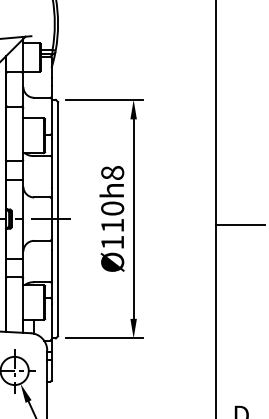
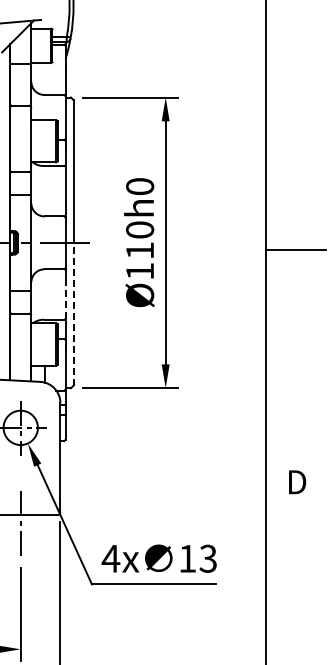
text: (112, 172) -> (140, 186), Ø110h8 -> Ø110h0
line: (51, 265) -> (65, 299), solid -> dashed
line: (57, 277) -> (73, 313), solid -> dashed

